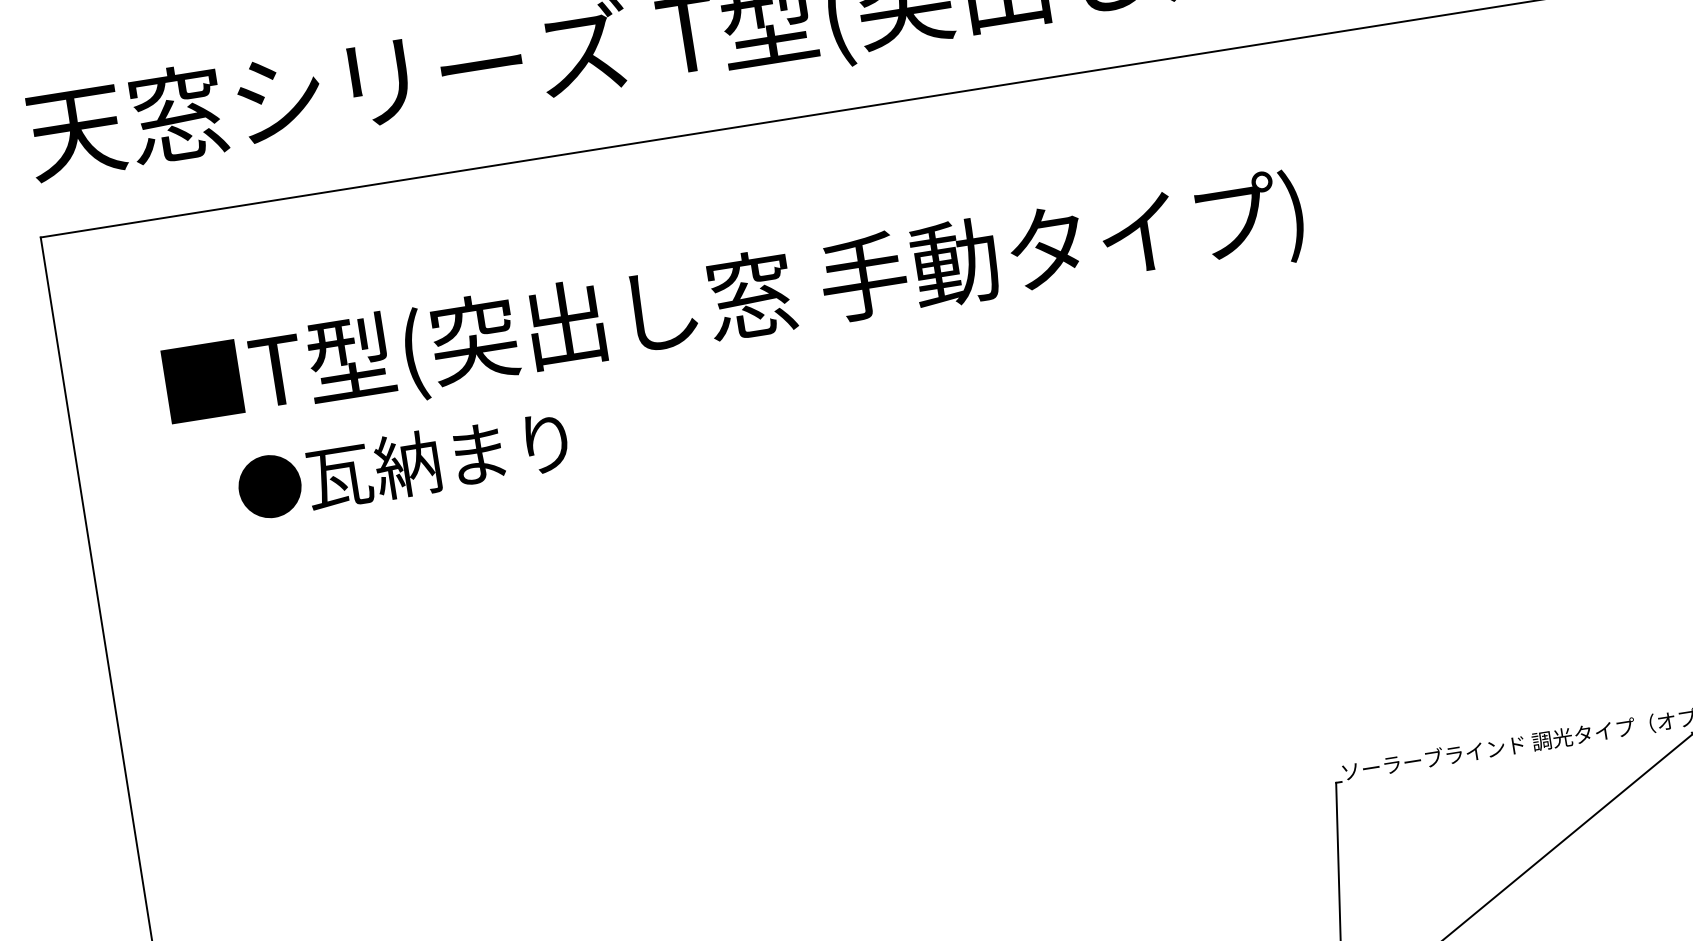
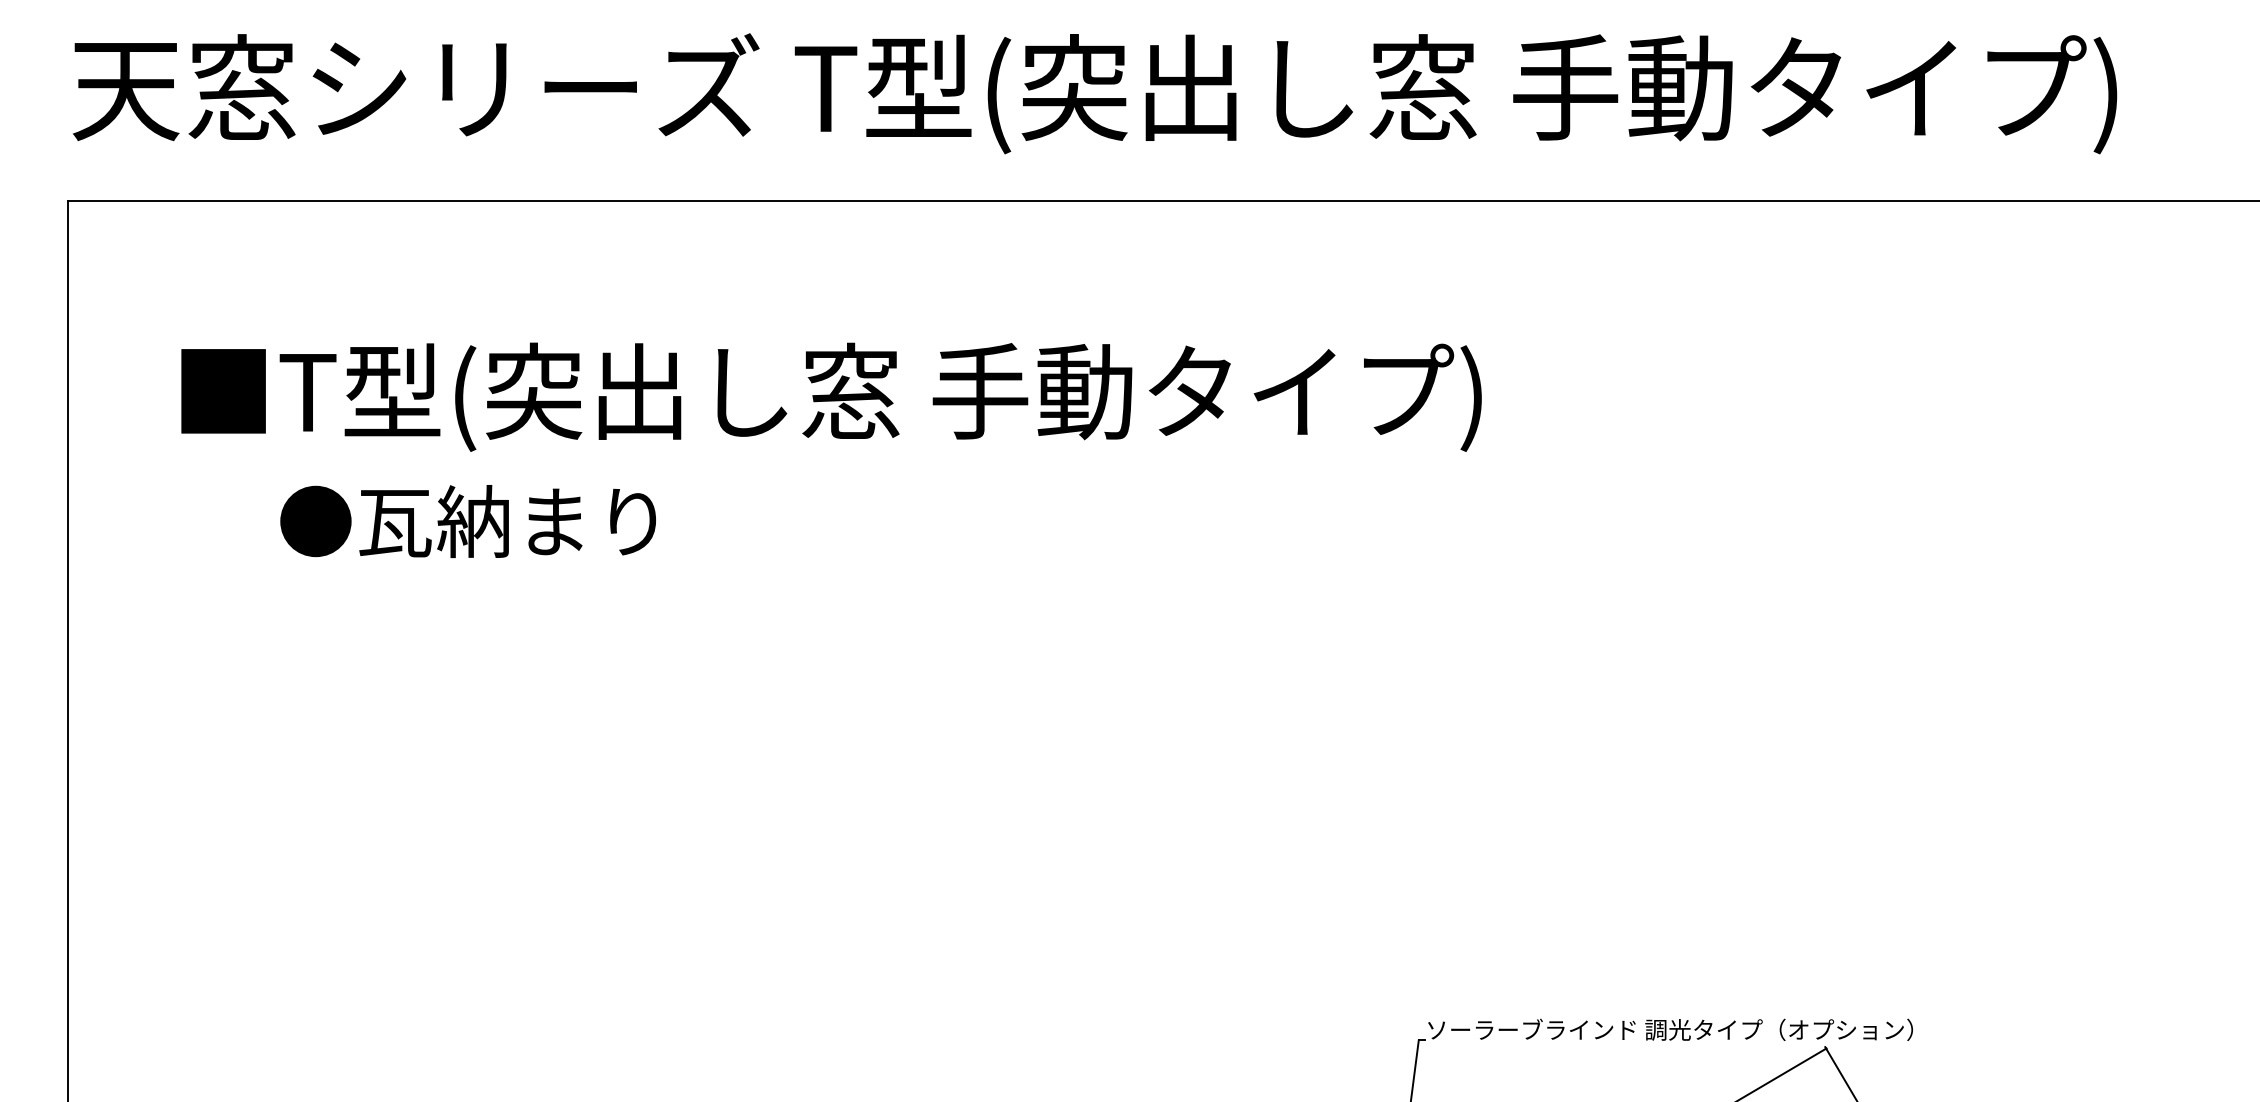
text: (402, 465) -> (467, 521), moved

